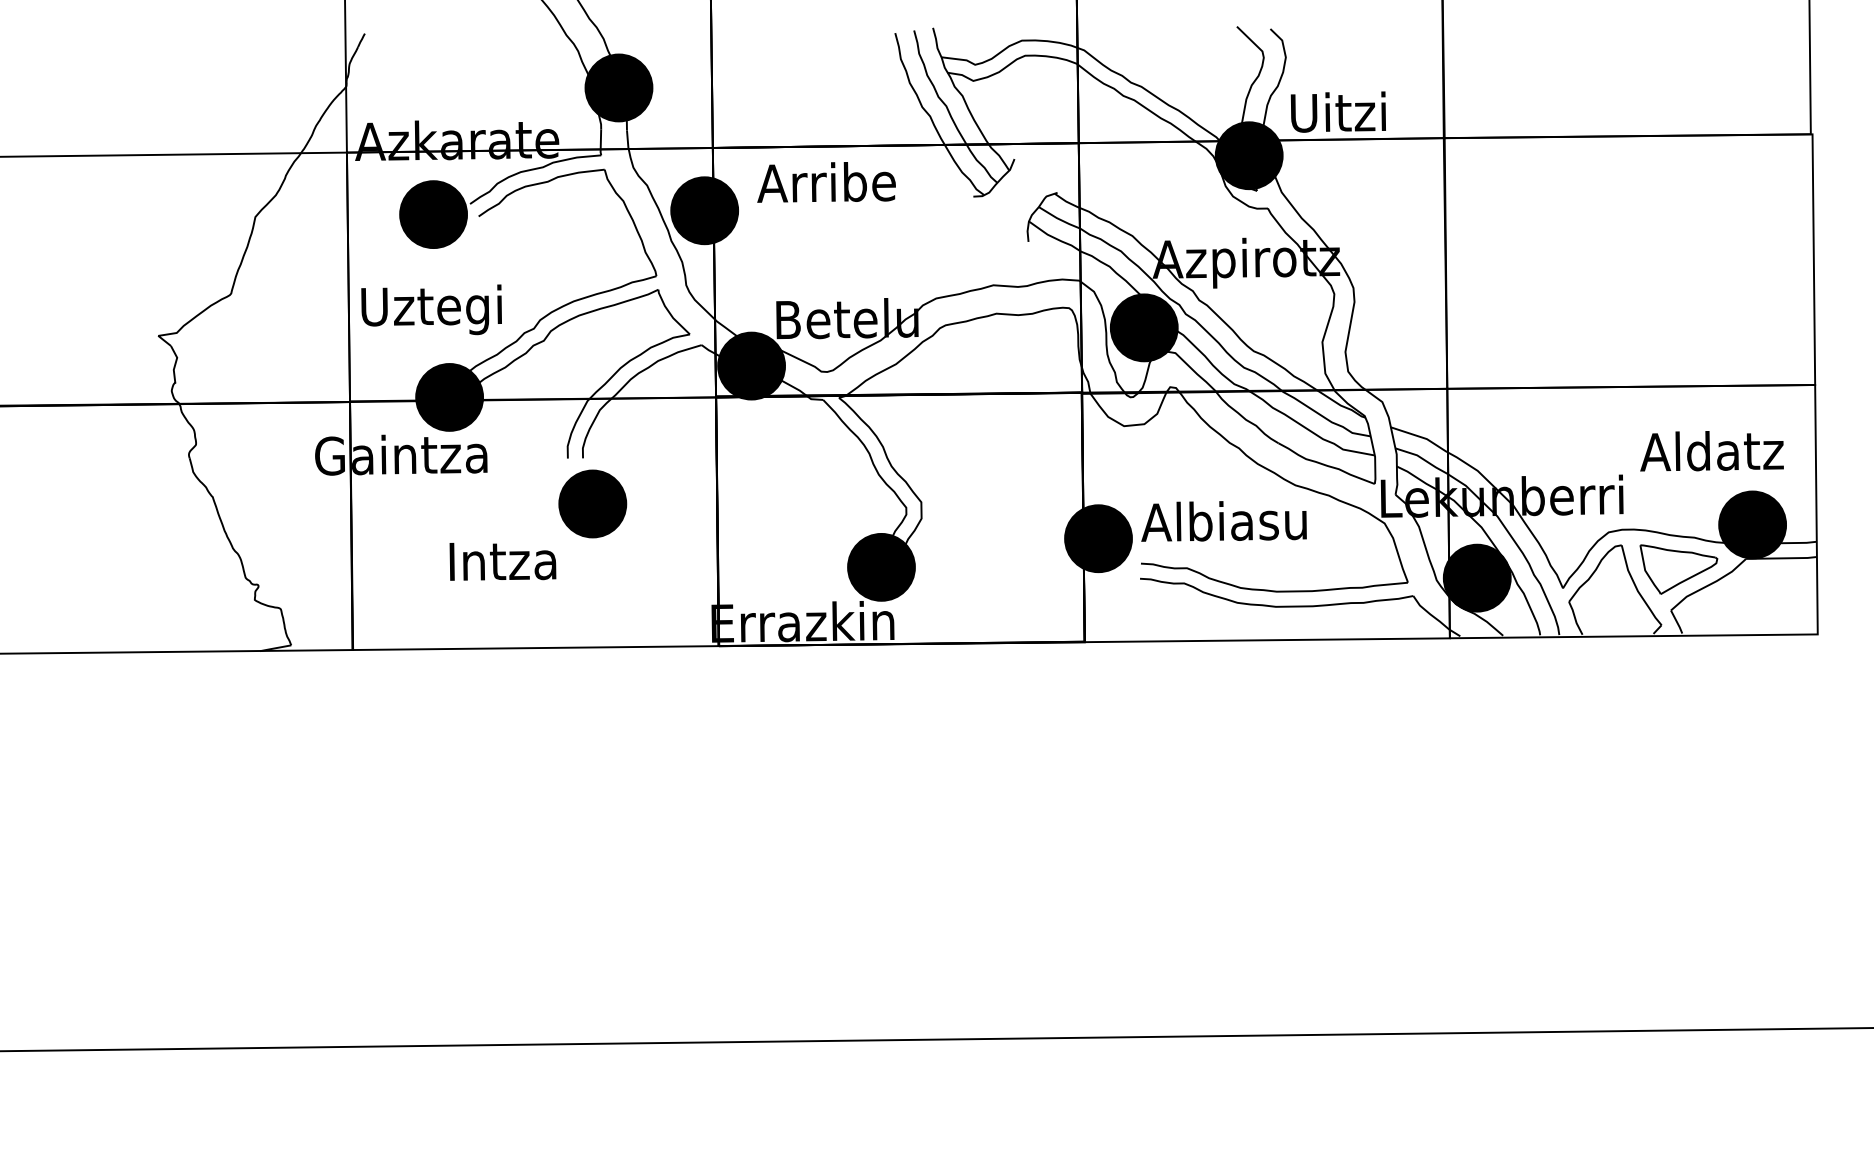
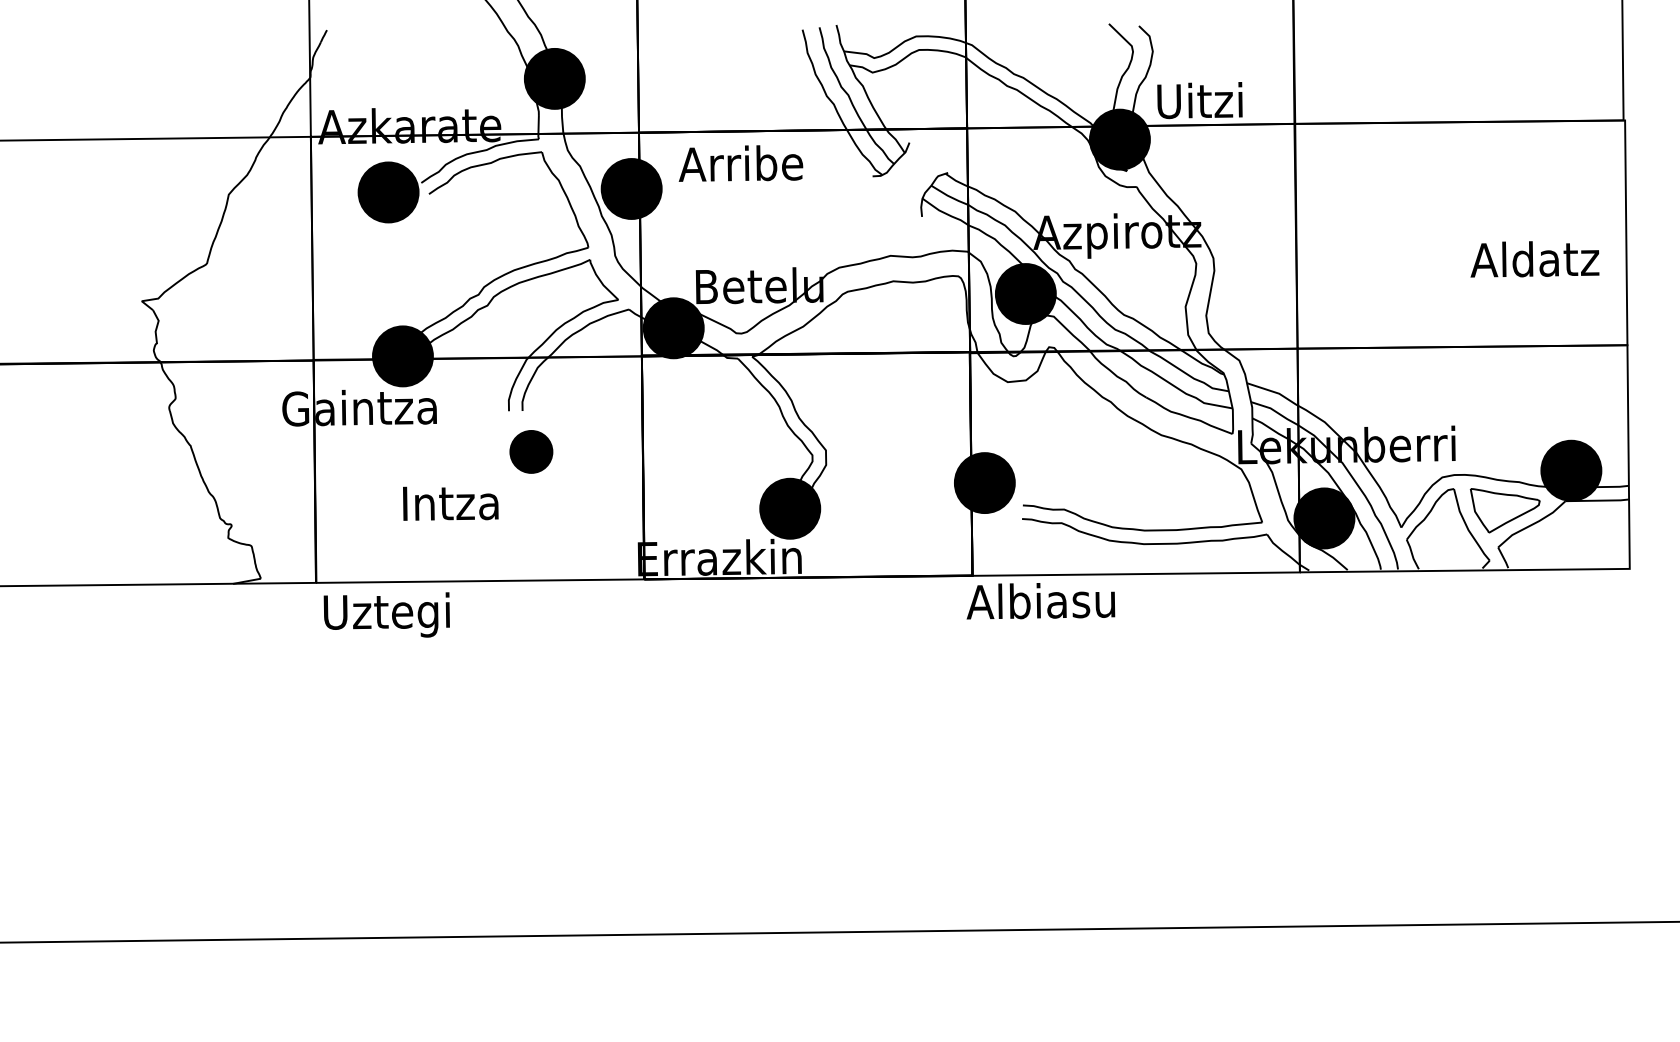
text: (431, 309) -> (386, 614), moved
text: (1711, 451) -> (1534, 259), moved
part: (592, 503) -> (531, 451), size x0.7
text: (1223, 521) -> (1040, 601), moved

